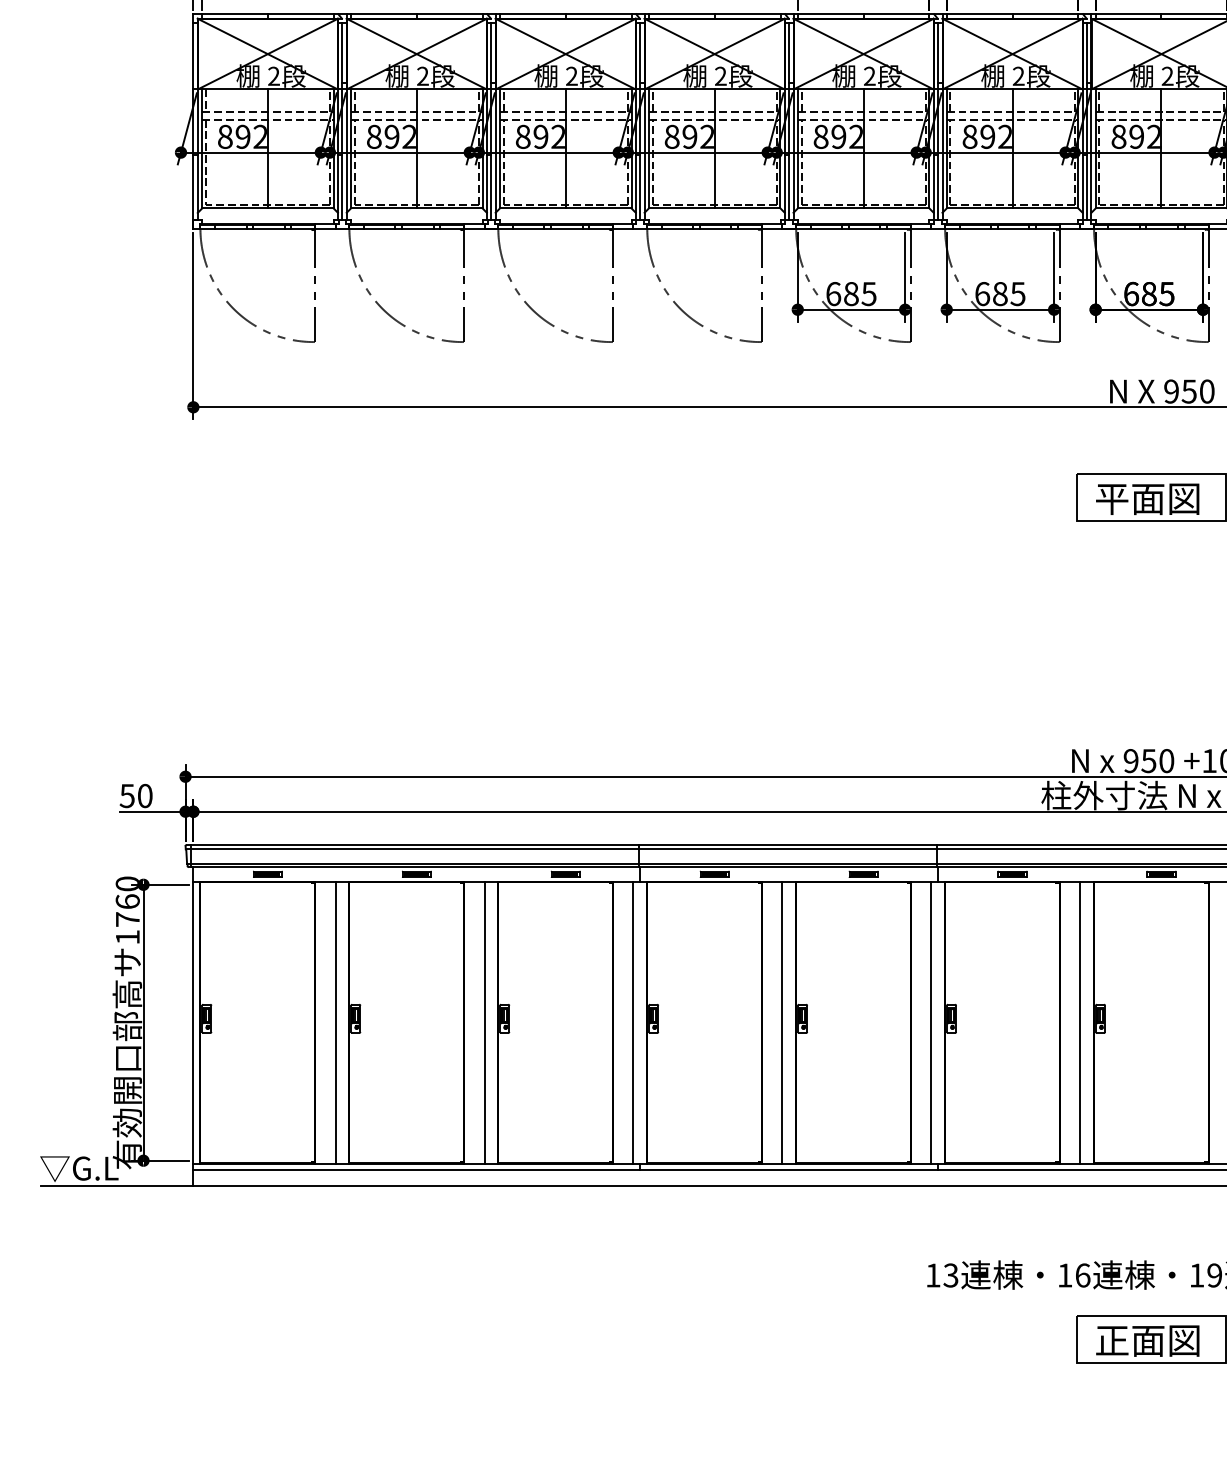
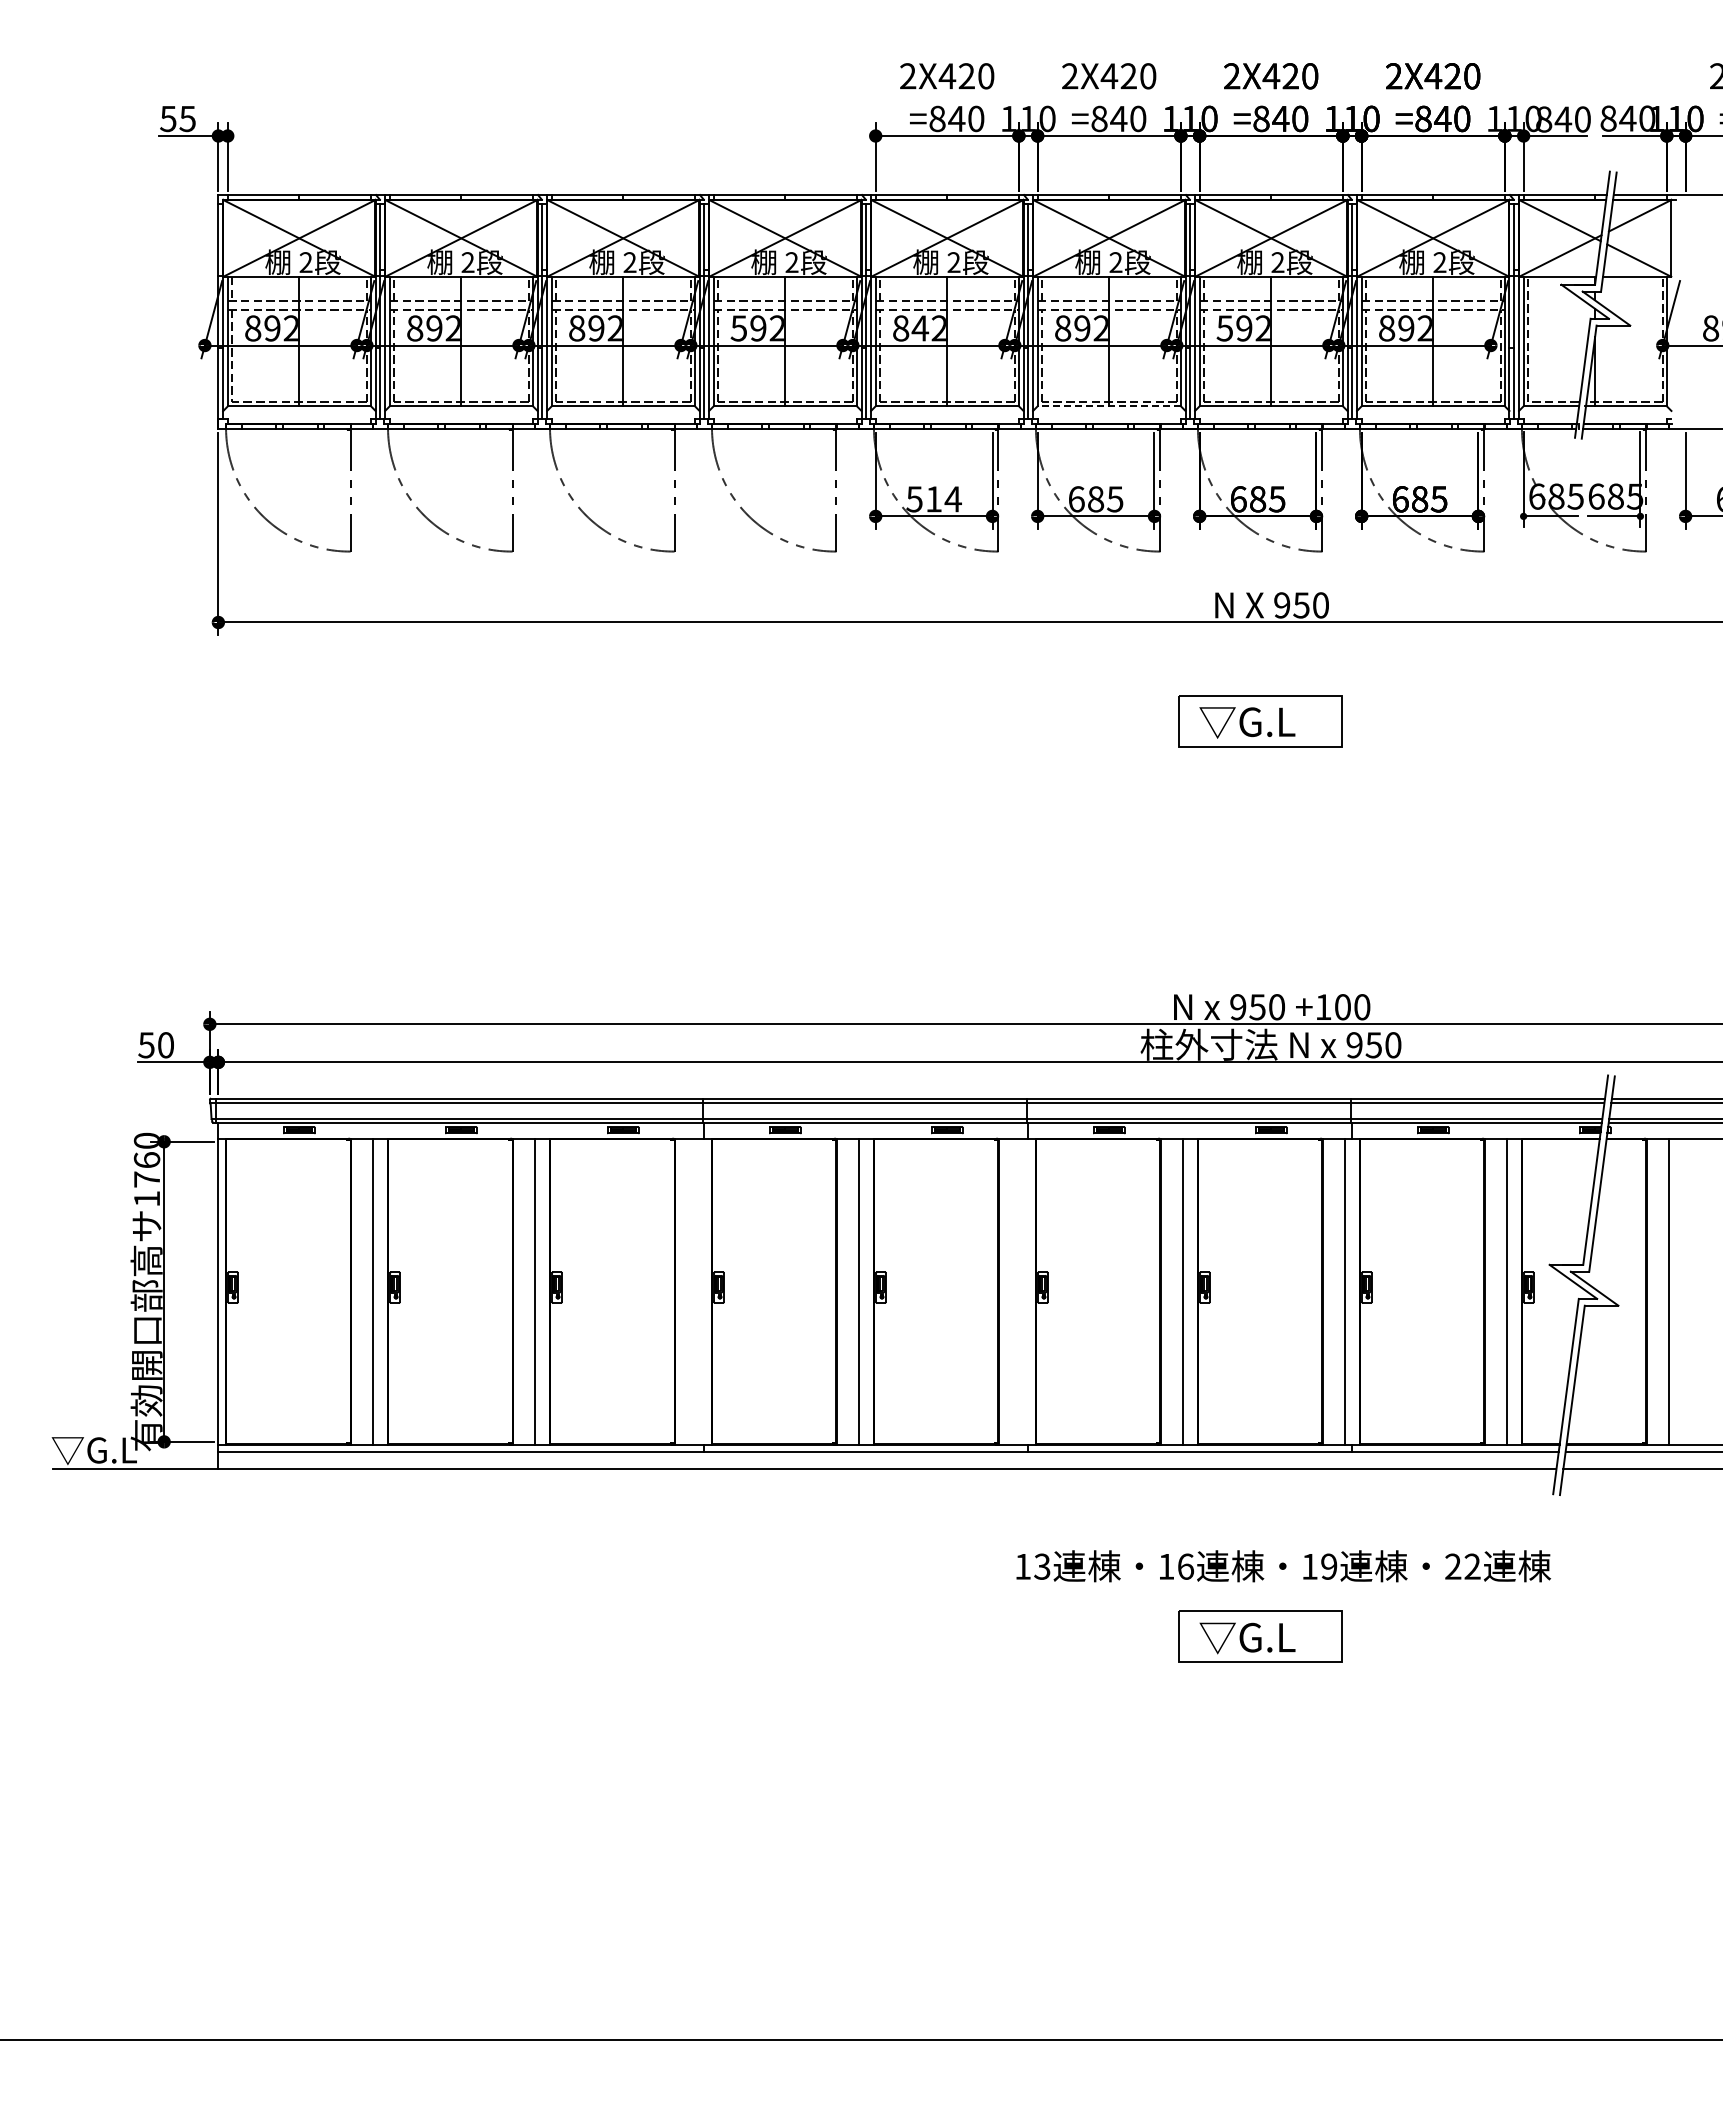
text: (671, 136) -> (738, 328), 892 -> 592
text: (838, 136) -> (920, 328), 892 -> 842
text: (1118, 136) -> (1224, 328), 892 -> 592
line: (1012, 208) -> (1109, 406), solid -> dashed
text: (850, 294) -> (933, 499), 685 -> 514
text: (1147, 499) -> (1255, 722), 平面図 -> ▽G.L
line: (633, 1022) -> (697, 1291), removed
line: (930, 1022) -> (1020, 1291), removed
text: (1147, 1341) -> (1255, 1638), 正面図 -> ▽G.L

